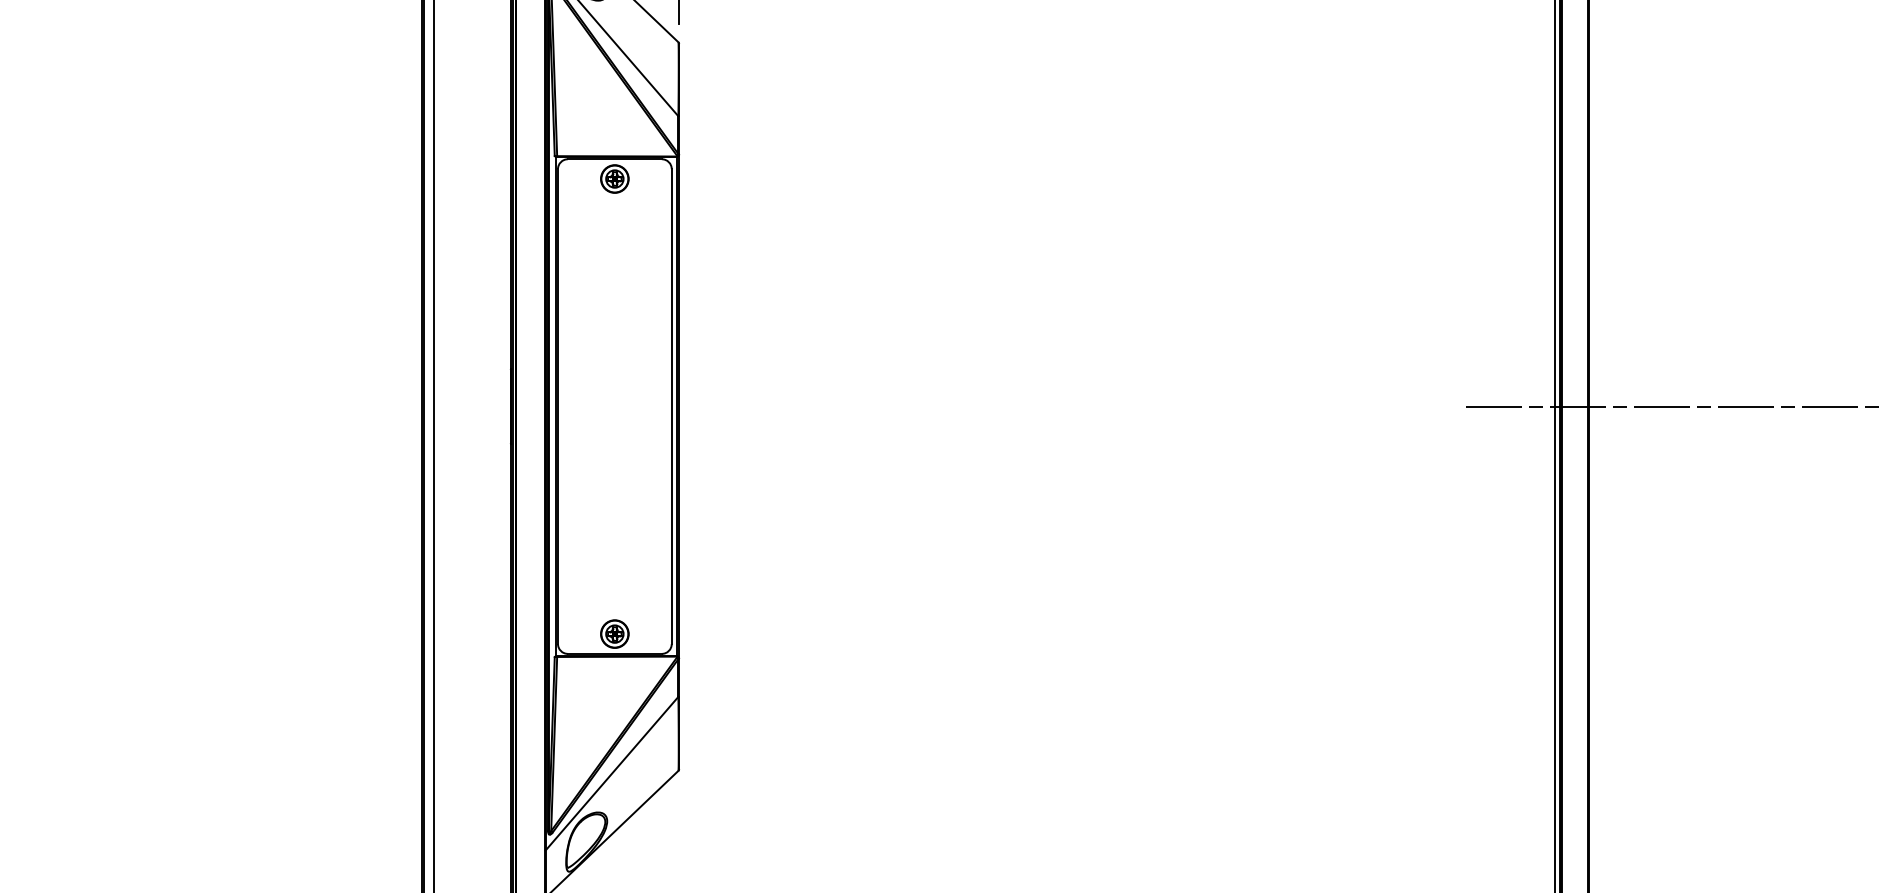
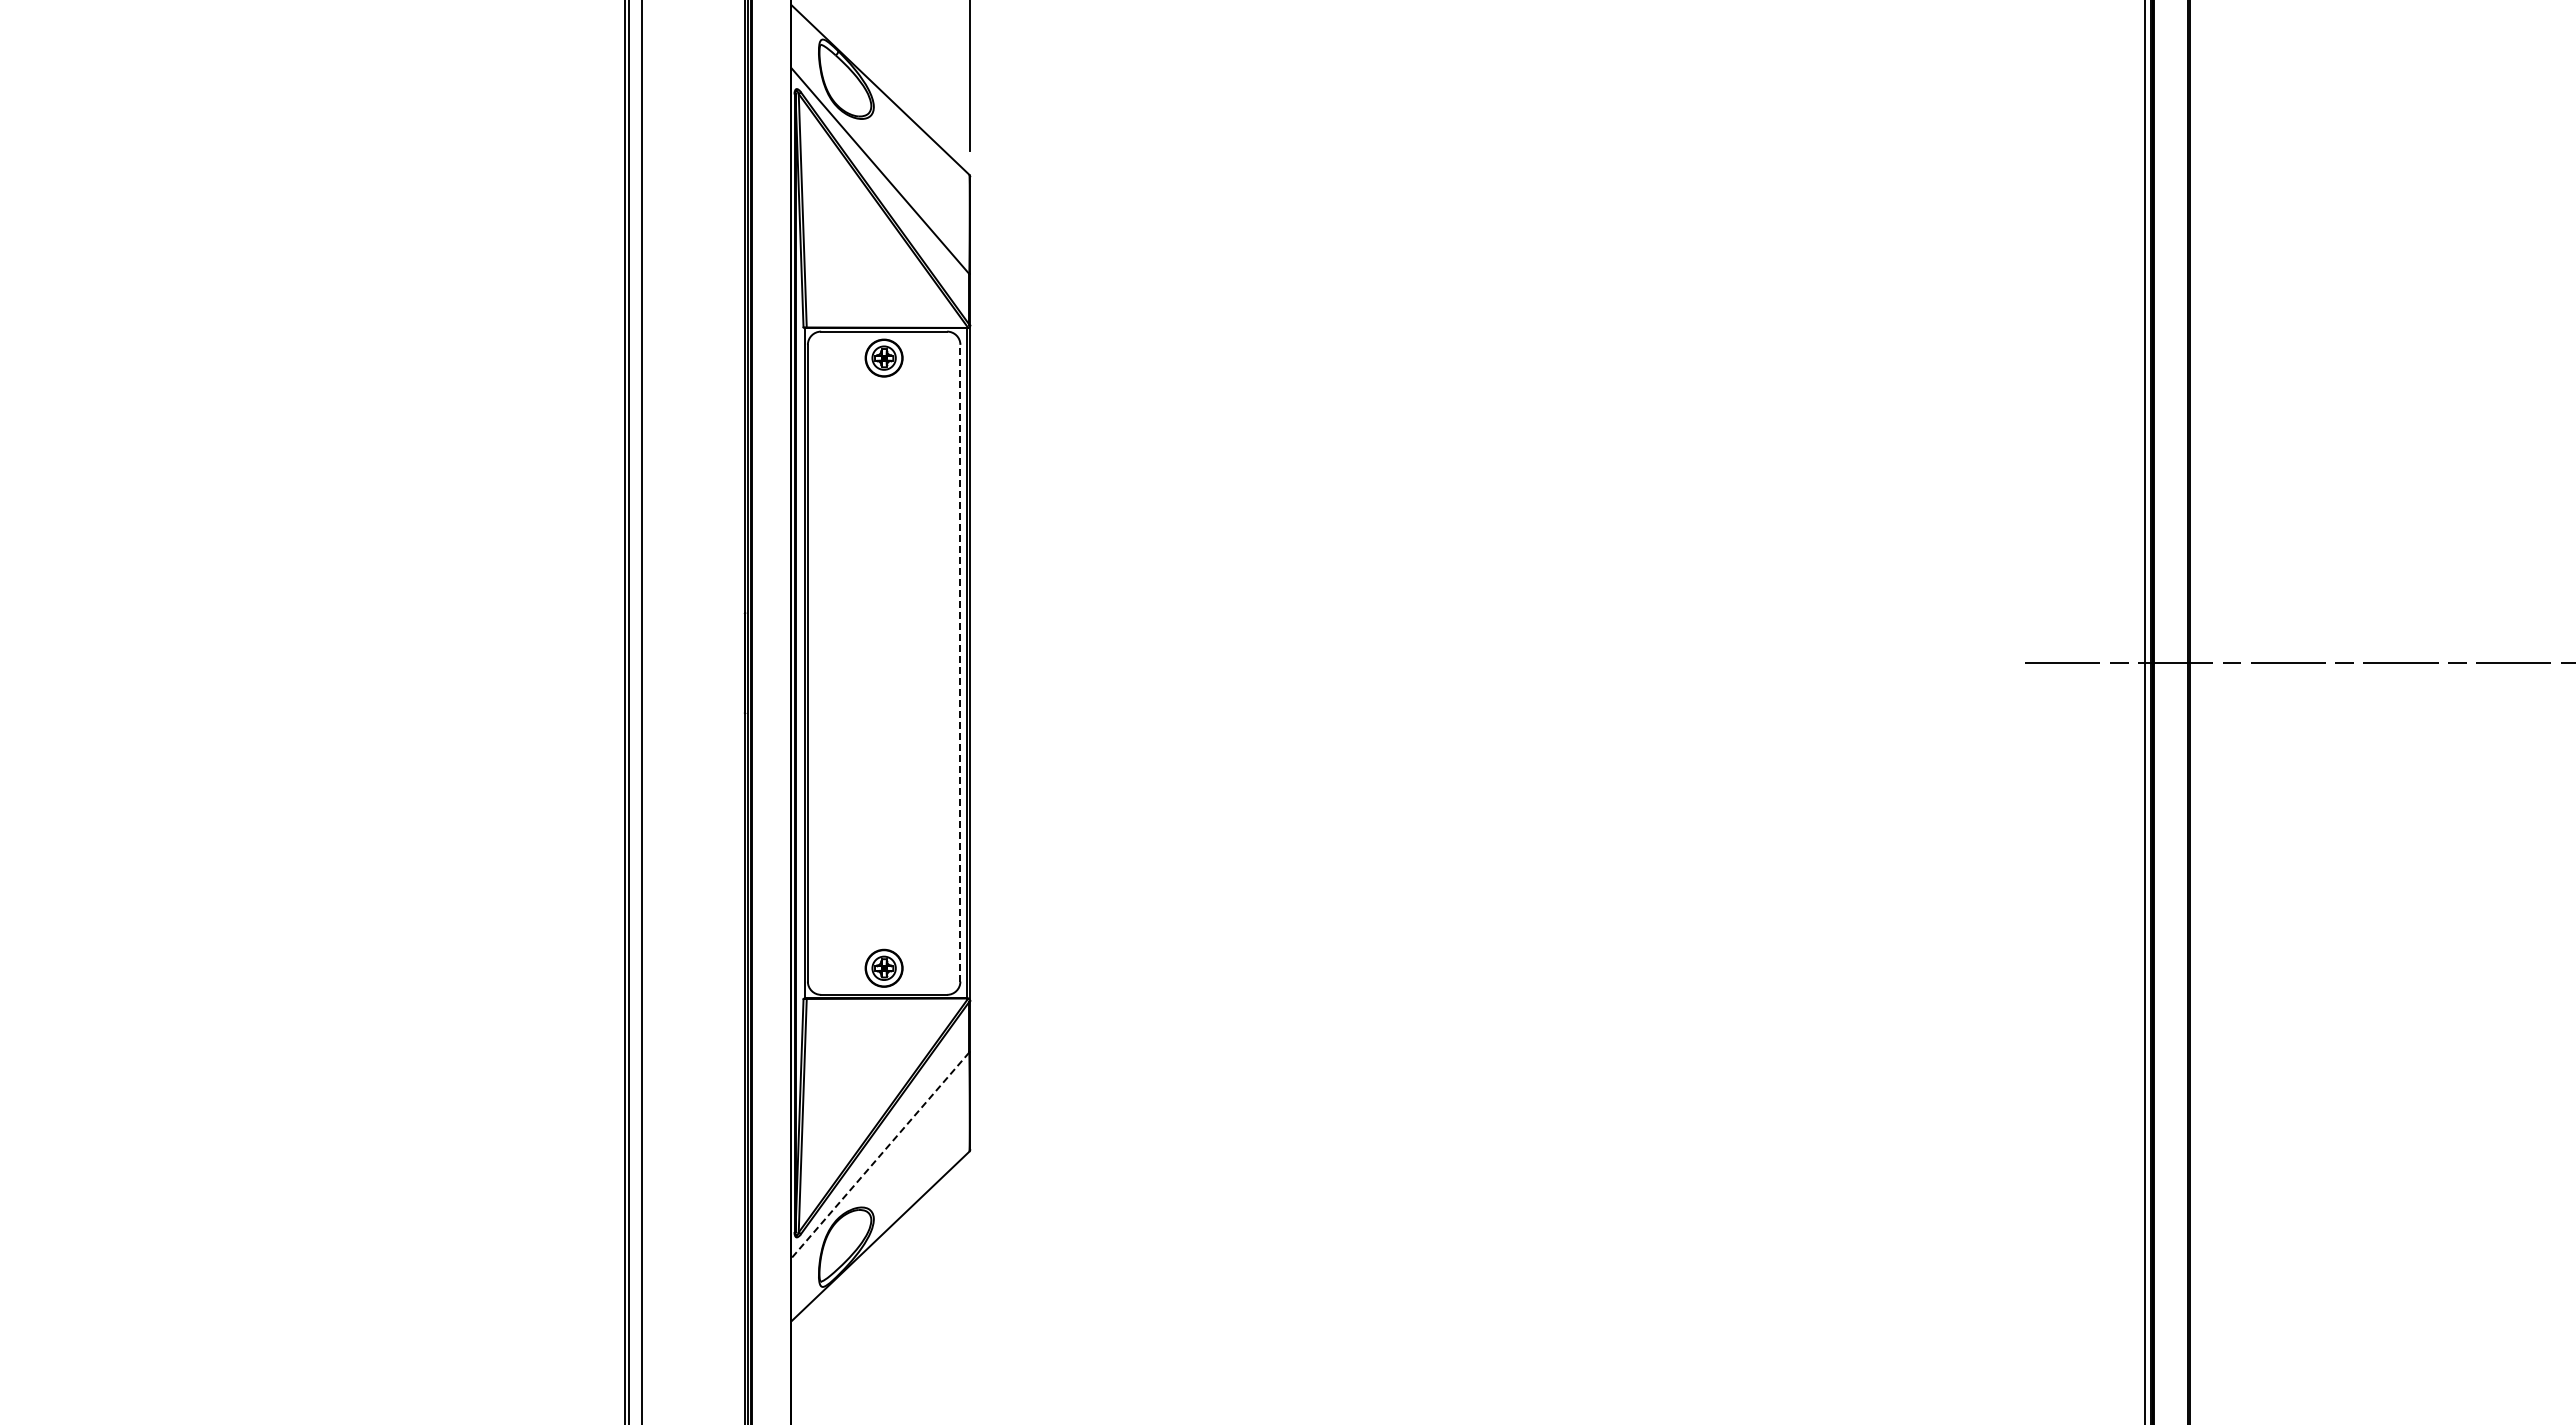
line: (671, 406) -> (960, 662), solid -> dashed
line: (611, 773) -> (879, 1155), solid -> dashed

